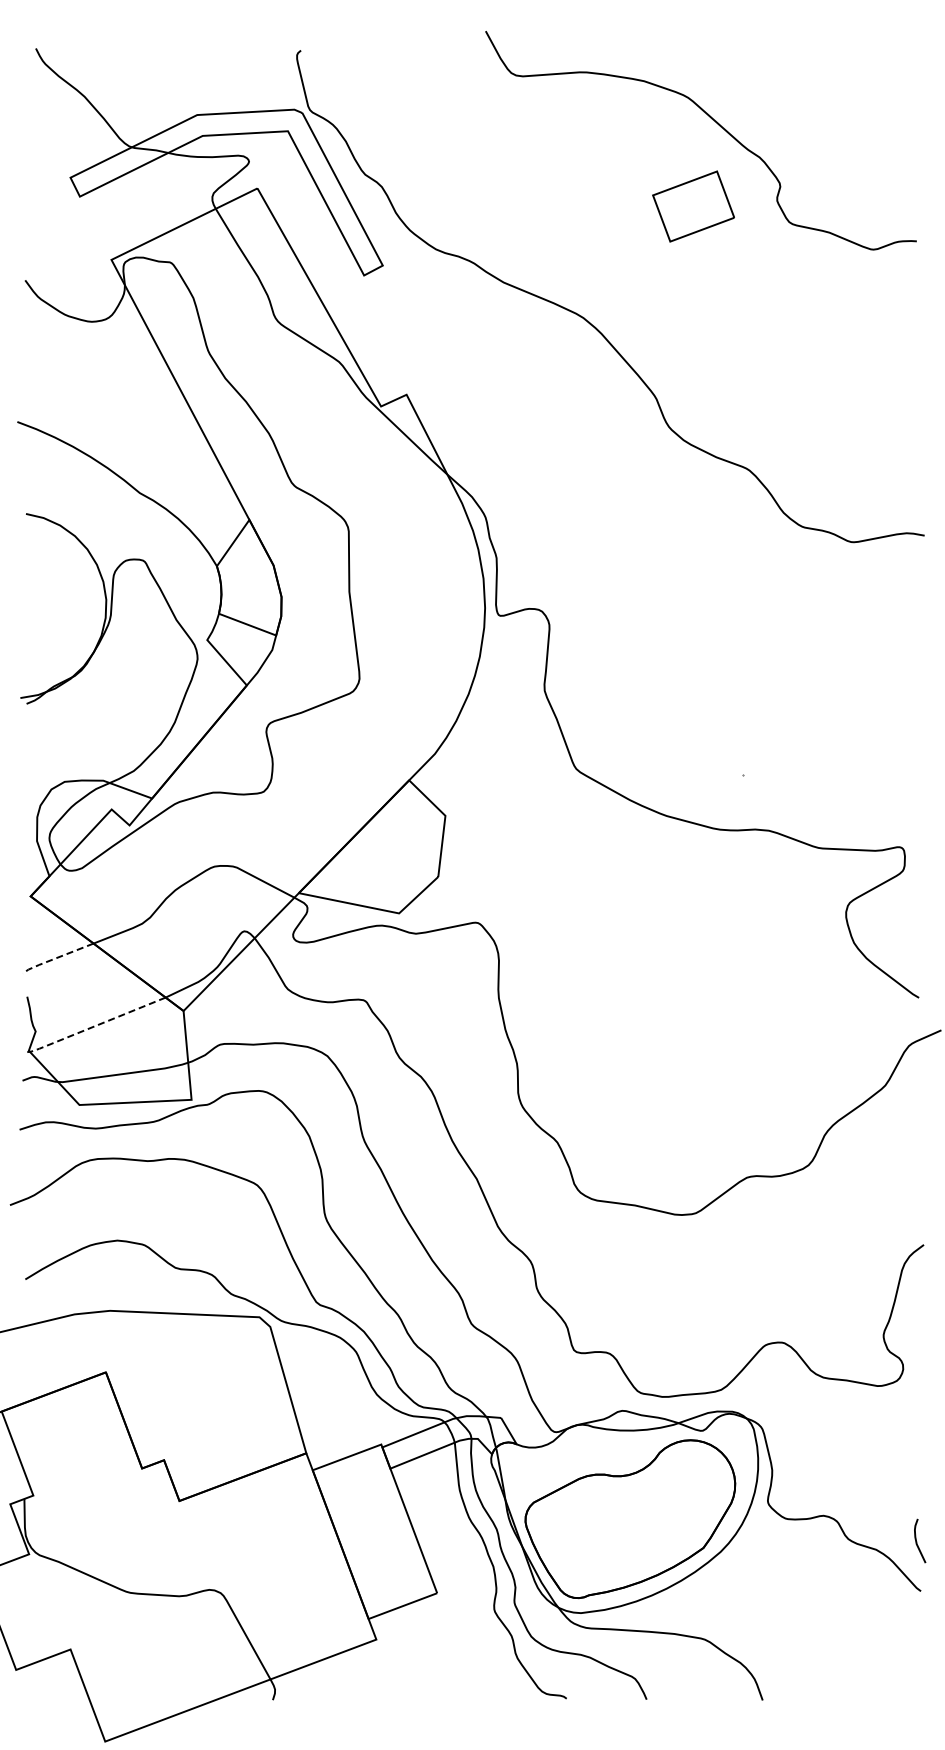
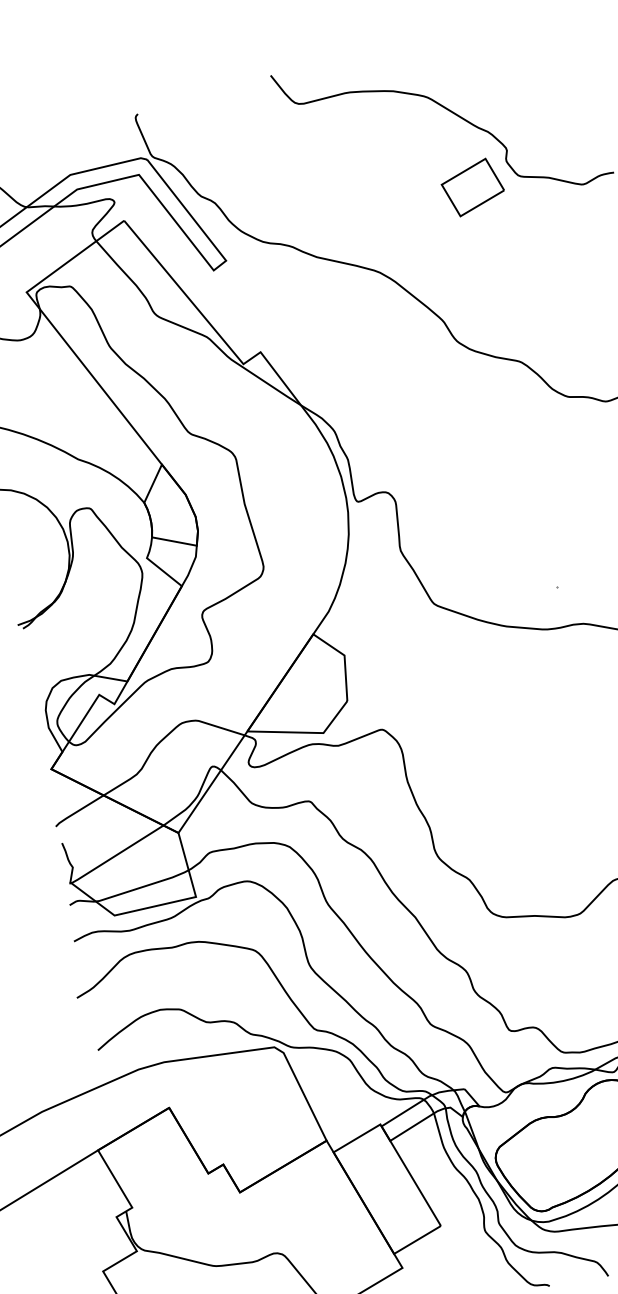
part: (693, 206) -> (472, 187), moved
line: (56, 958) -> (78, 811), dashed -> solid
line: (95, 1026) -> (115, 855), dashed -> solid

